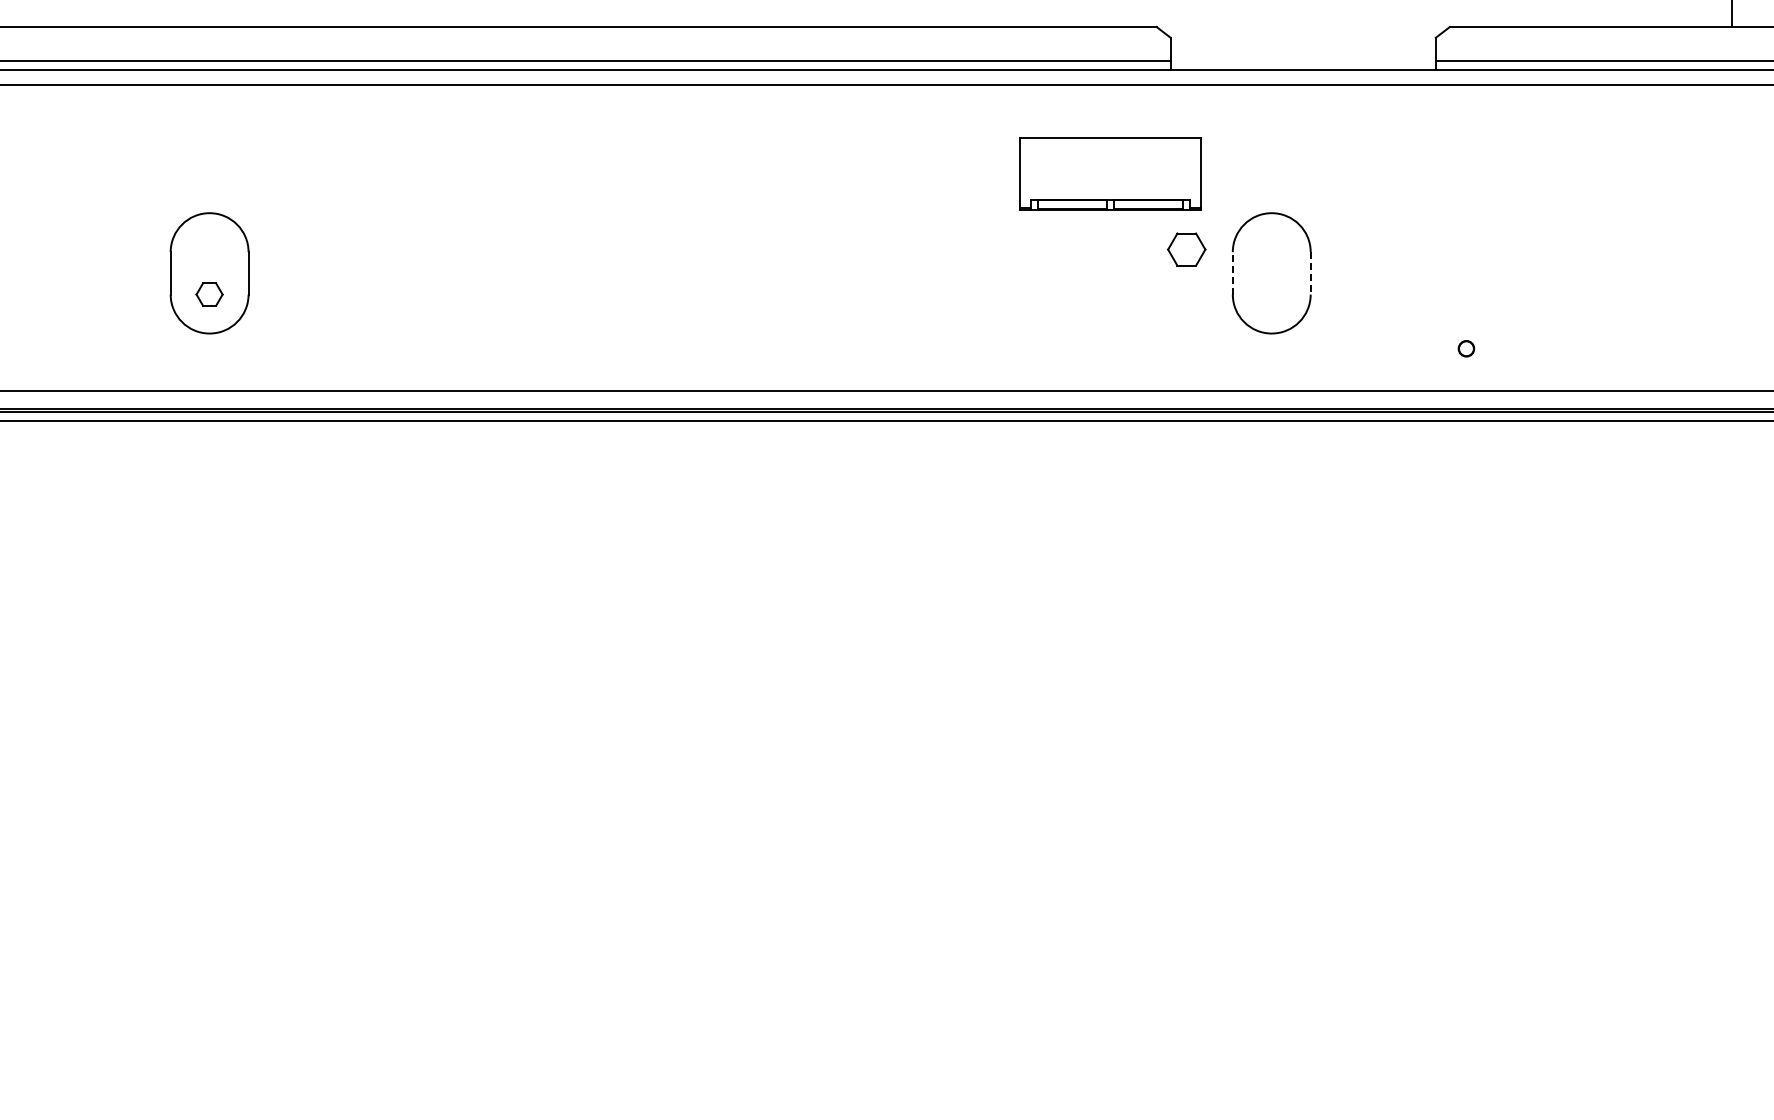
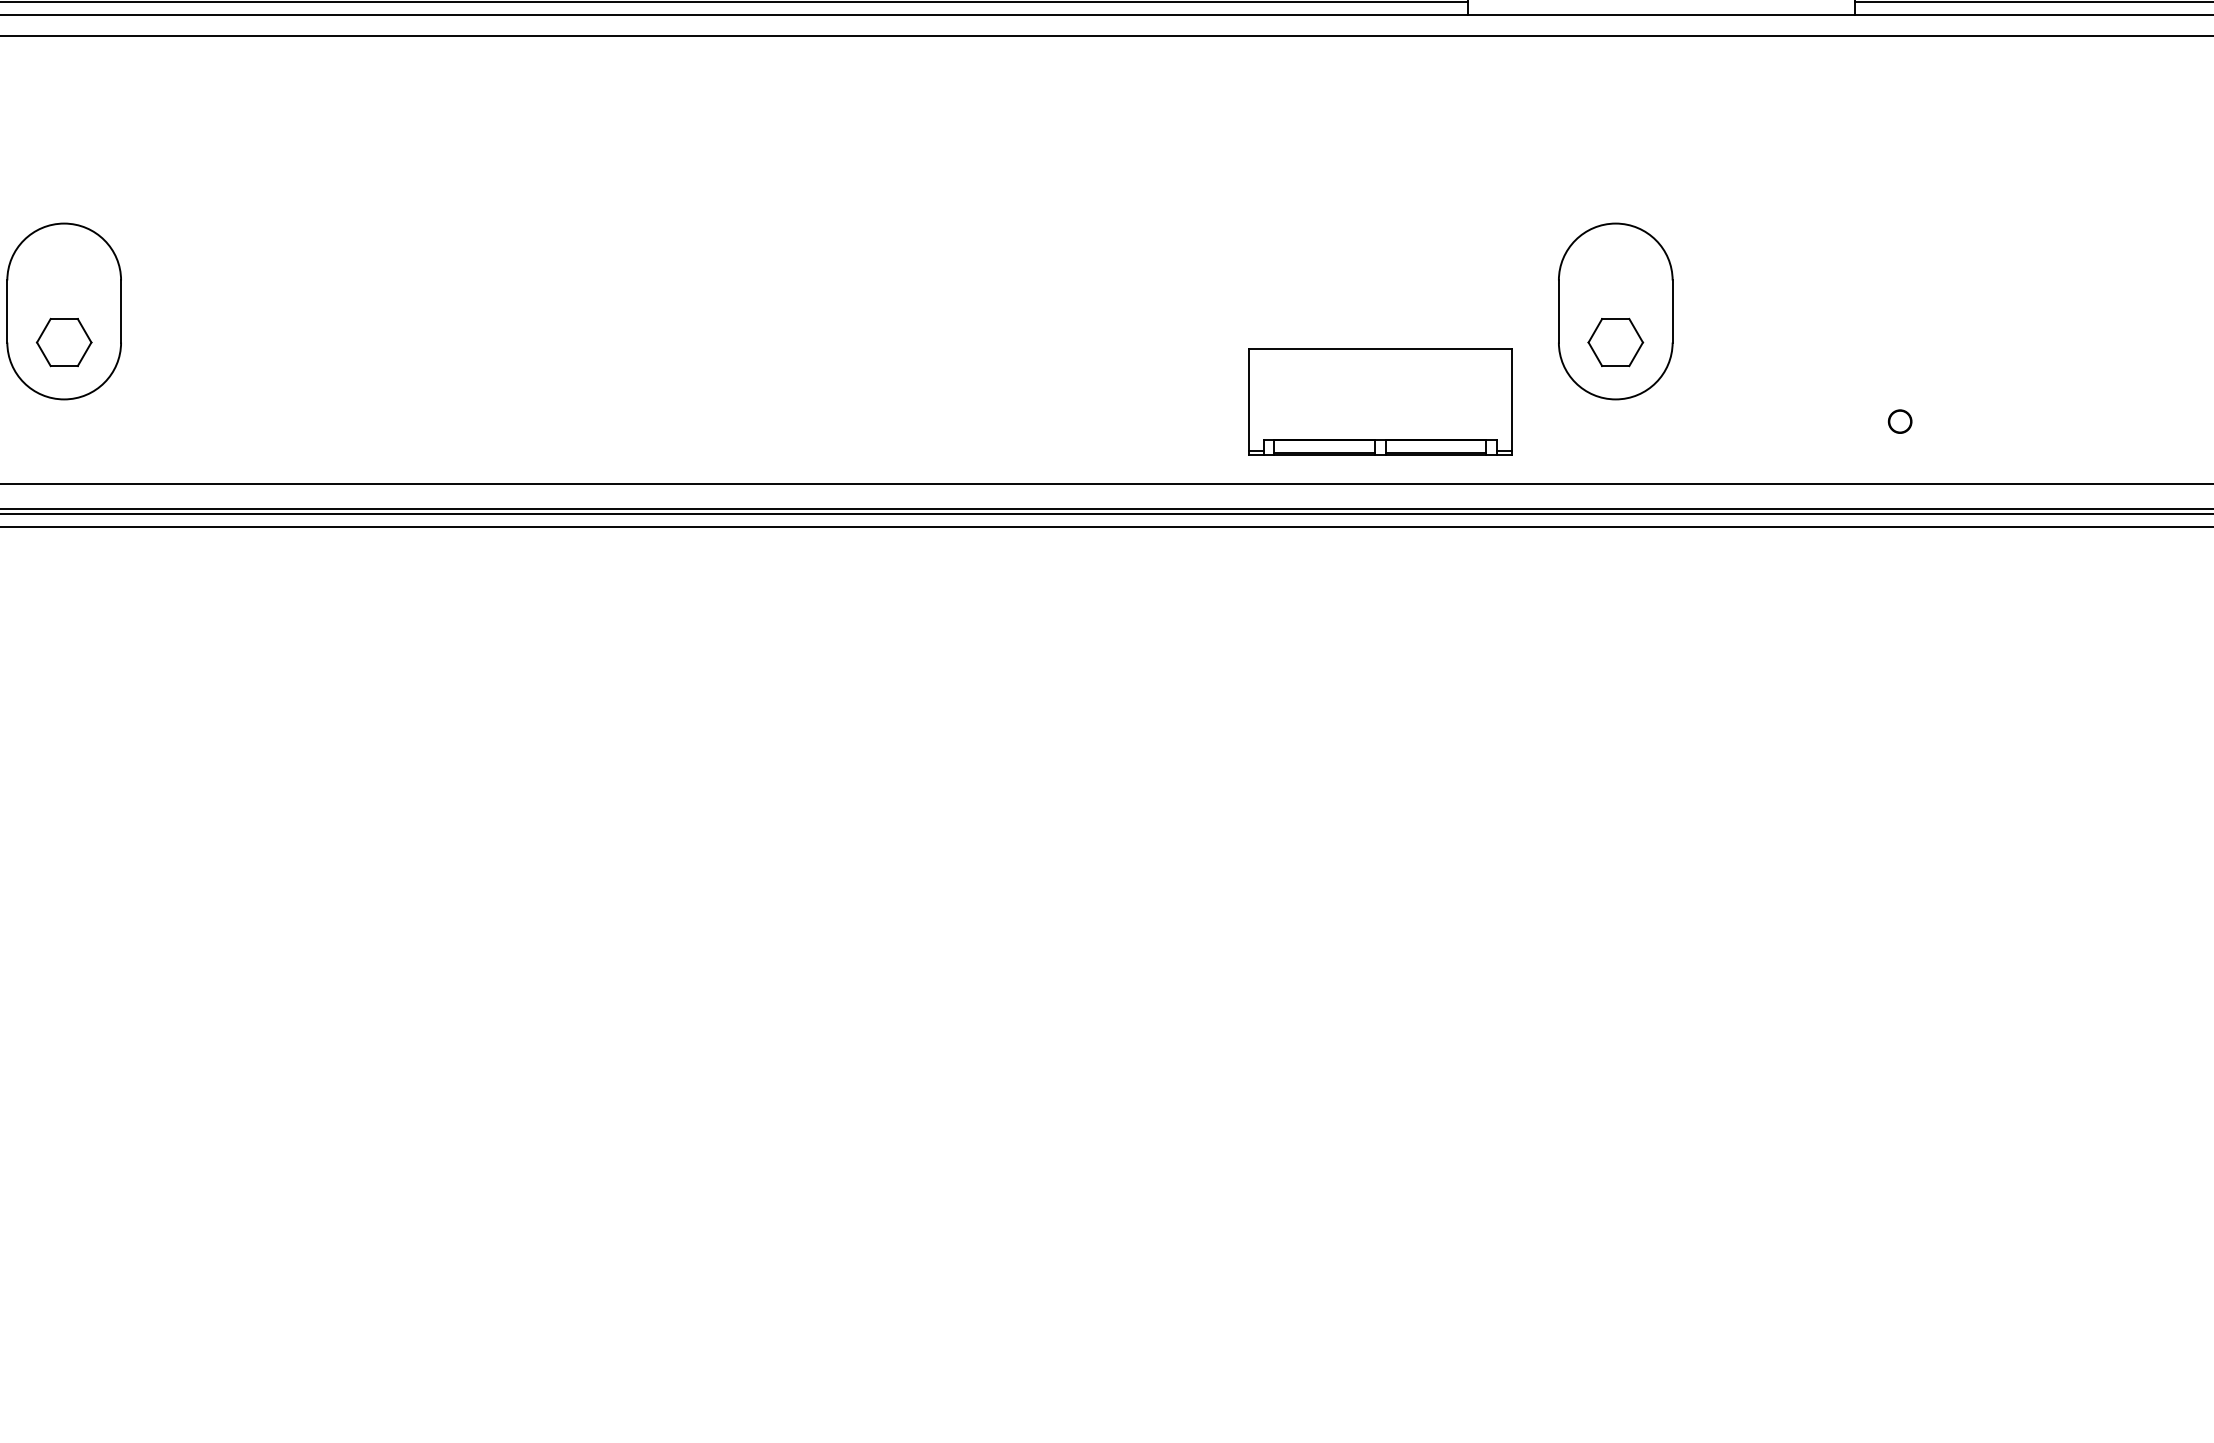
part: (1110, 173) -> (1380, 400), moved
part: (1186, 249) -> (1615, 342), moved
line: (1232, 272) -> (1558, 310), dashed -> solid
line: (1310, 273) -> (1672, 311), dashed -> solid
part: (209, 294) -> (64, 342), size x1.43

